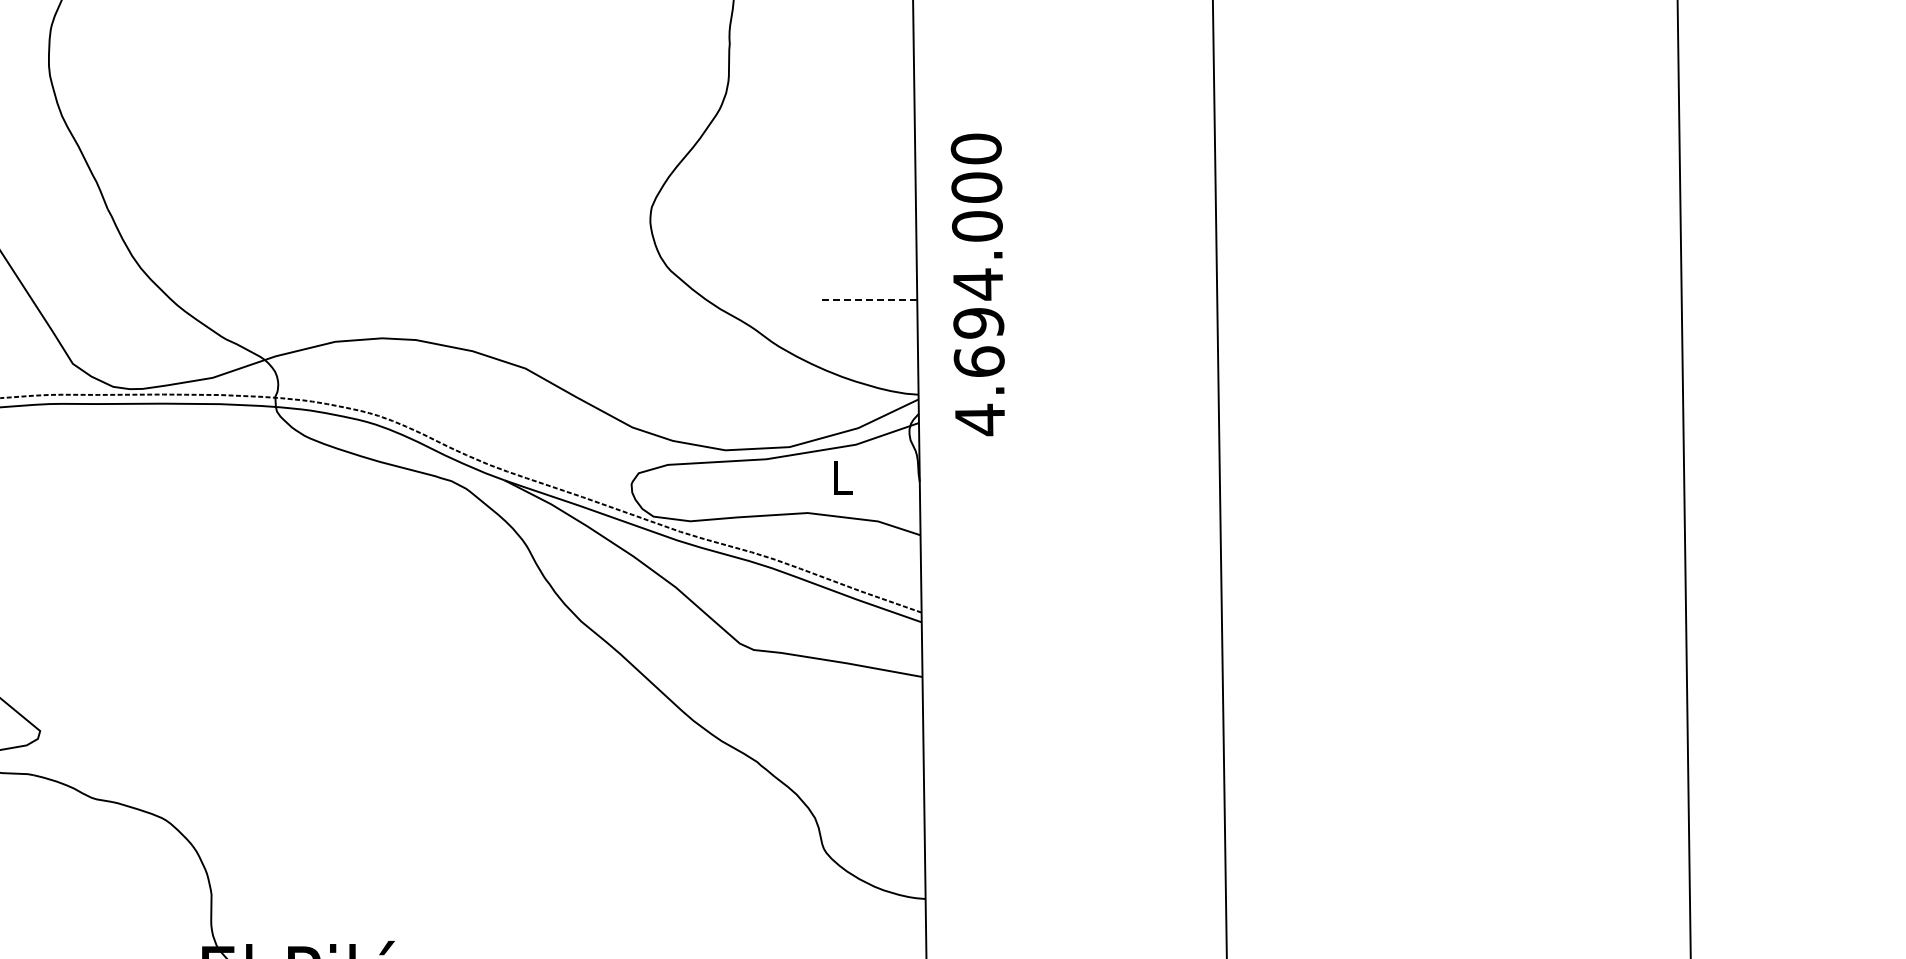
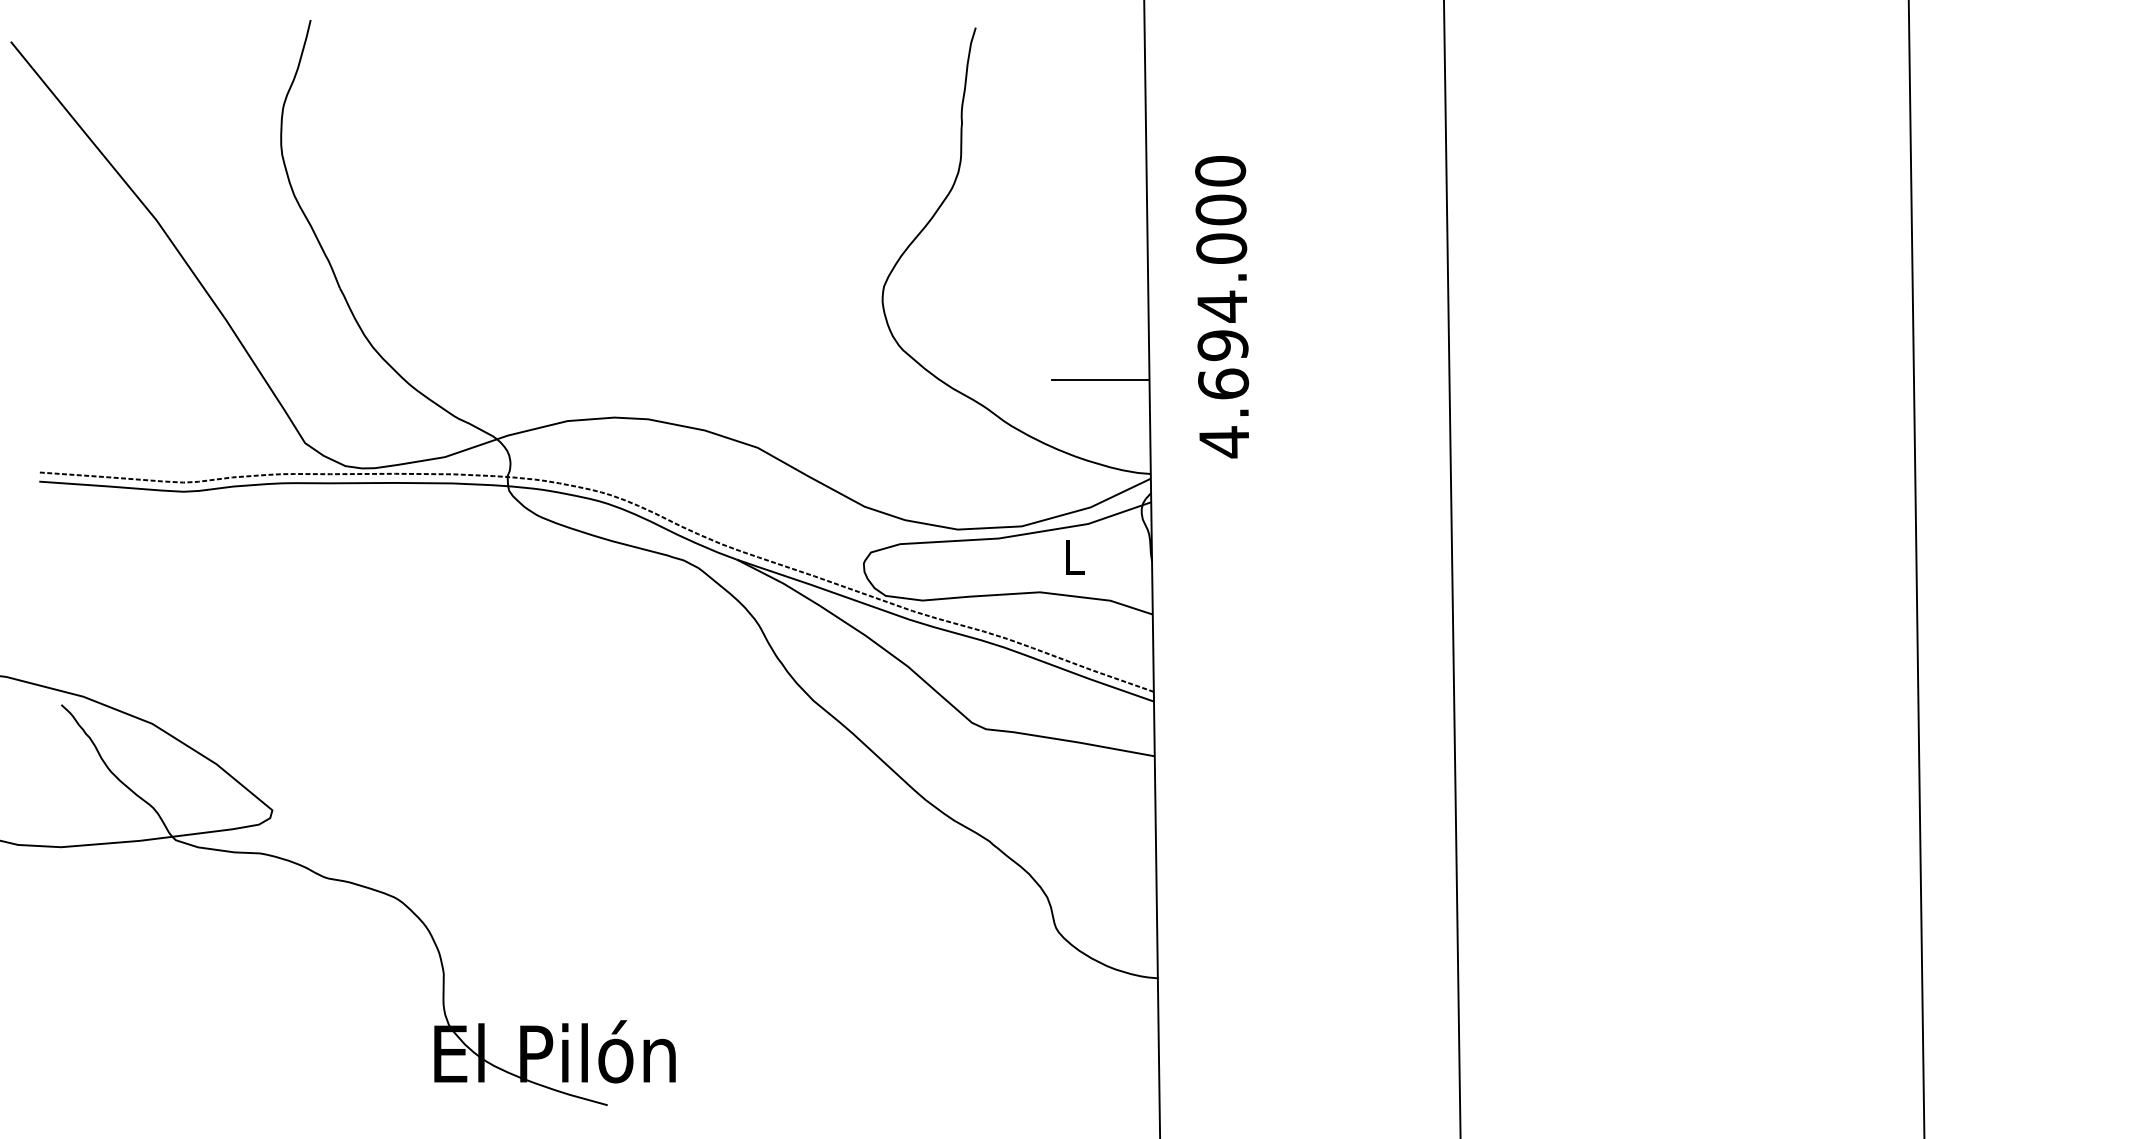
text: (978, 285) -> (1222, 307), moved
line: (867, 300) -> (1099, 379), dashed -> solid

